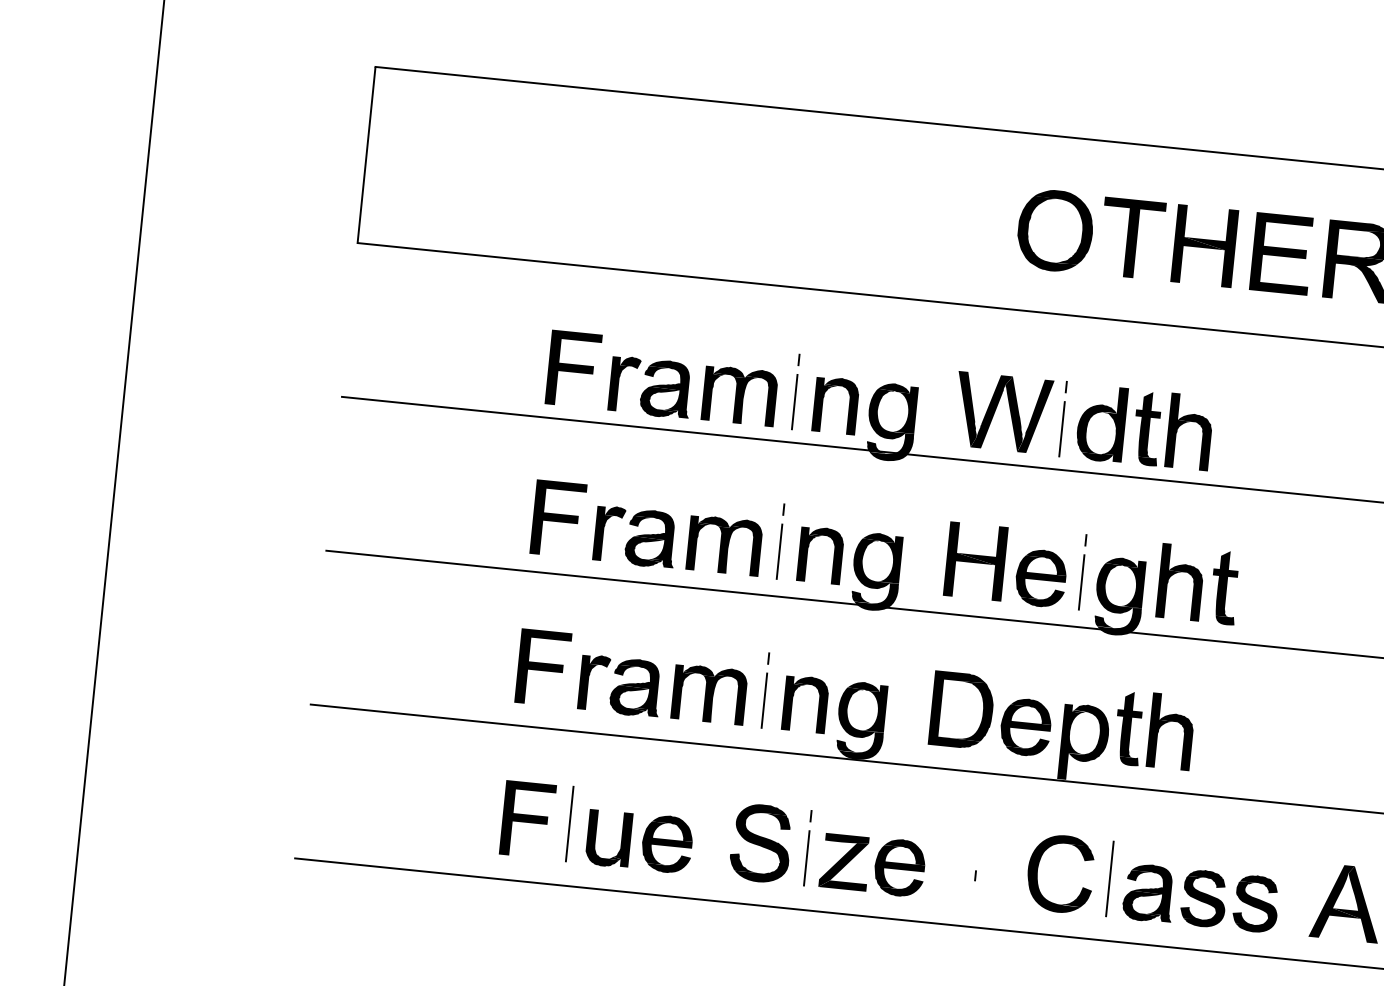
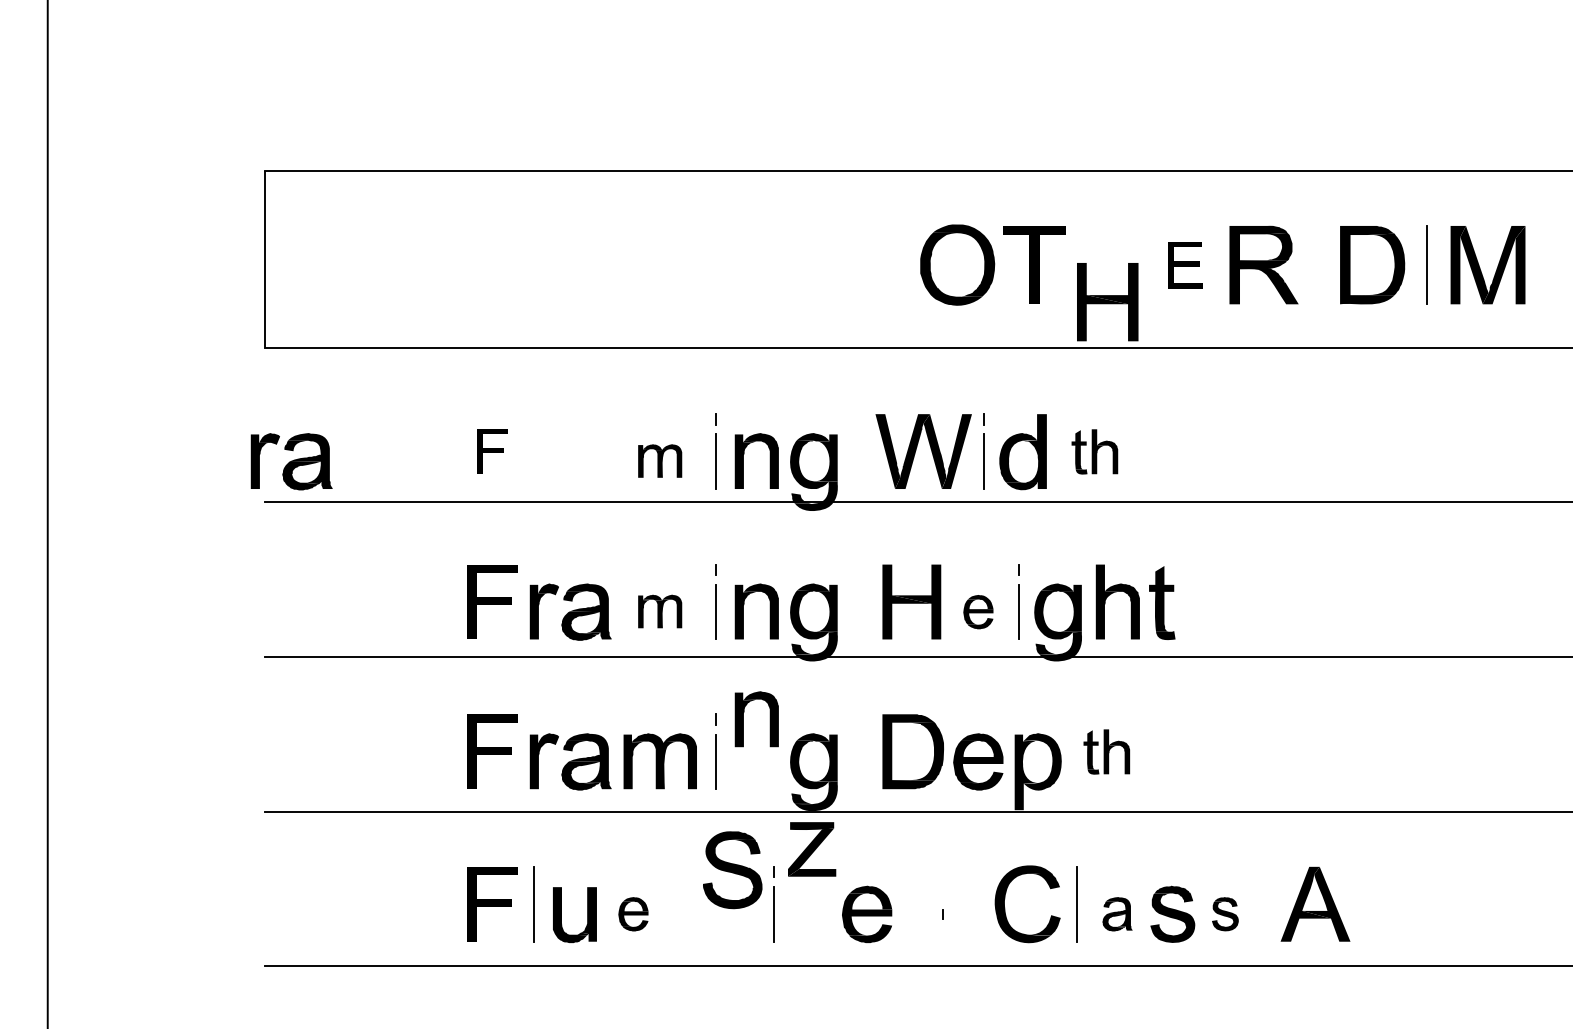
part: (1204, 246) -> (1107, 302), moved
part: (1282, 253) -> (1185, 264), size x0.6
part: (573, 369) -> (492, 451), size x0.6
part: (650, 387) -> (291, 461), moved
part: (739, 395) -> (659, 460), size x0.6
part: (1172, 430) -> (1094, 451), size x0.6
part: (723, 545) -> (659, 611), size x0.6
part: (1041, 577) -> (978, 611), size x0.6
part: (792, 703) -> (743, 719), moved
part: (1154, 729) -> (1106, 751), size x0.6
part: (667, 843) -> (633, 913), size x0.6
part: (760, 843) -> (732, 870), moved
part: (845, 862) -> (812, 849), moved
part: (1148, 892) -> (1117, 913), size x0.6
part: (1256, 903) -> (1225, 913), size x0.6

